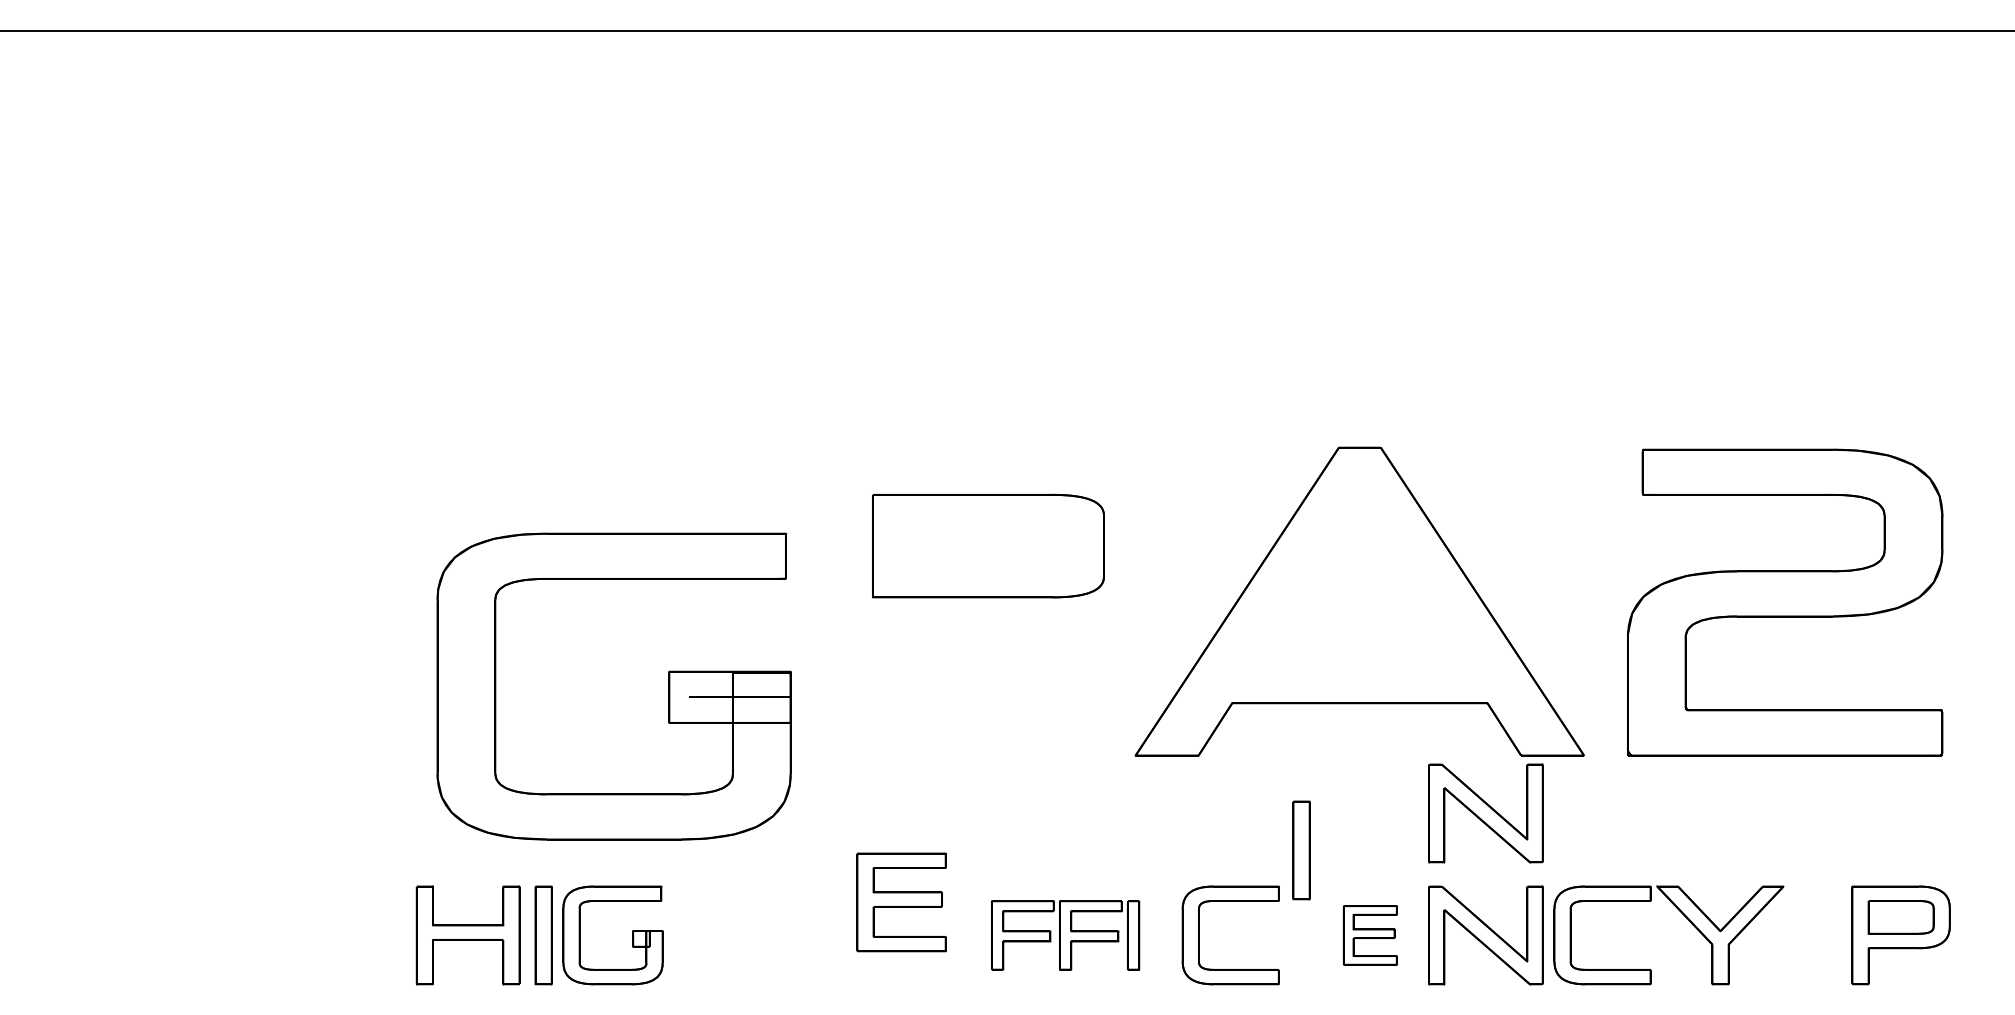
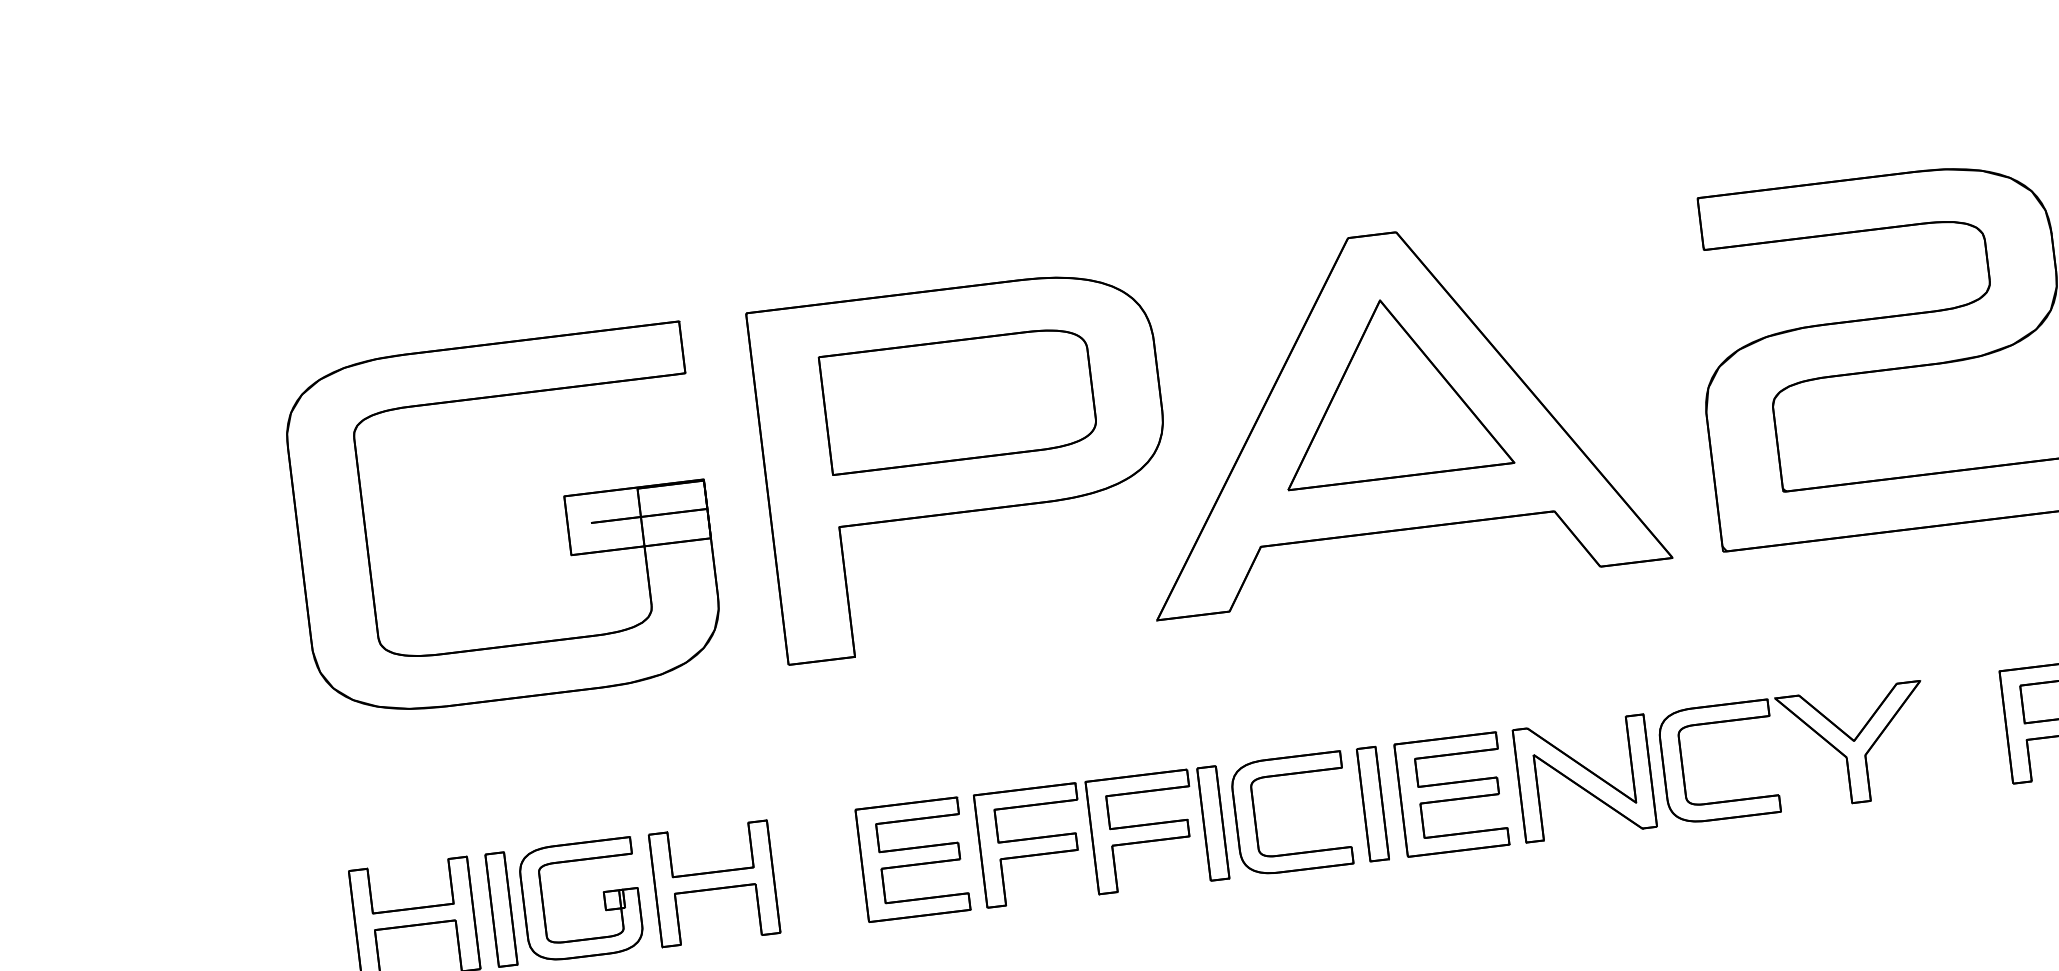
part: (1360, 580) -> (1391, 387), added
part: (988, 602) -> (966, 464), added
part: (668, 686) -> (565, 513), moved
part: (1485, 813) -> (1567, 638), removed
part: (1301, 850) -> (1372, 804), moved
part: (901, 902) -> (912, 859), moved
part: (728, 935) -> (714, 883), added
part: (1065, 935) -> (1101, 837), size x1.43
part: (1370, 935) -> (1452, 794), size x1.67

